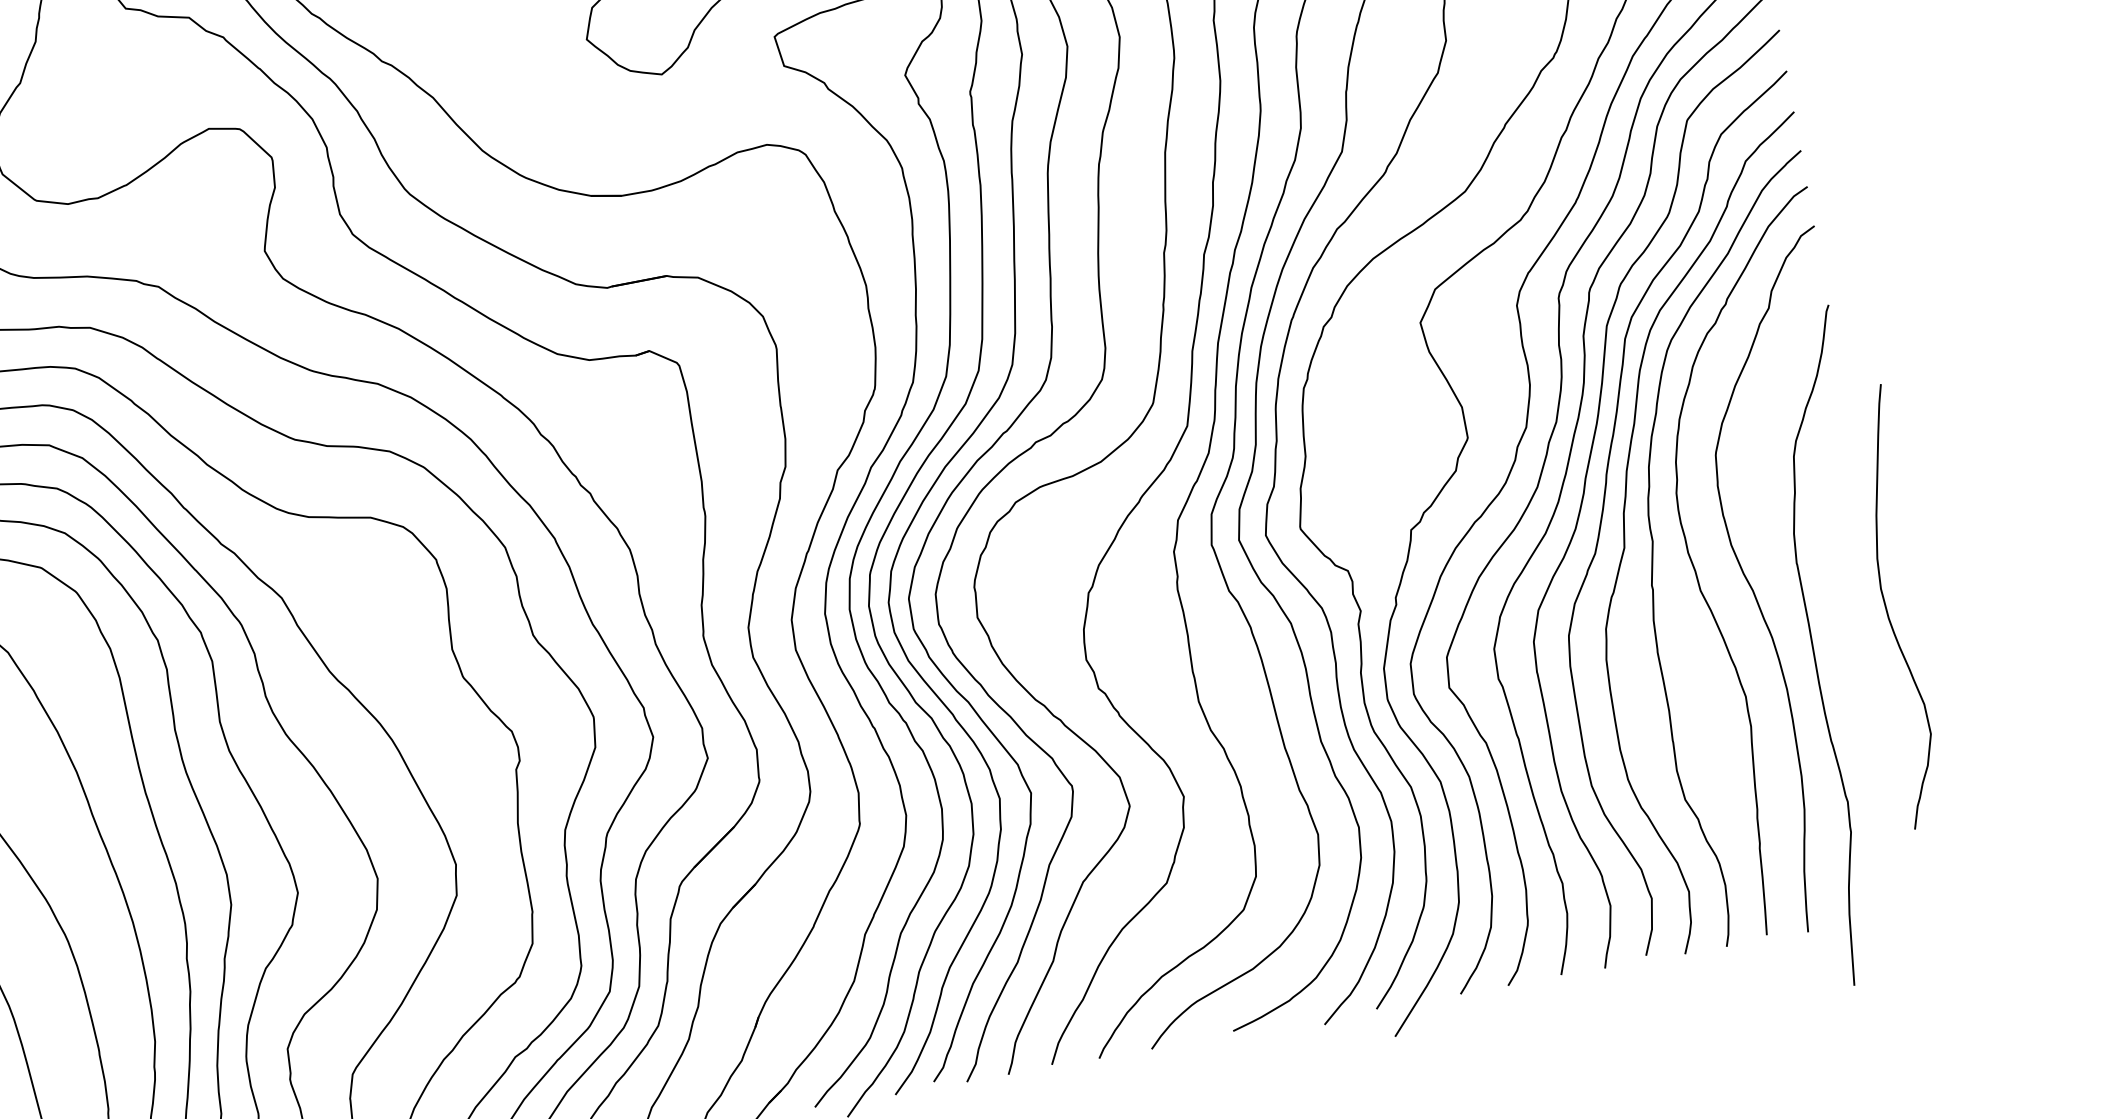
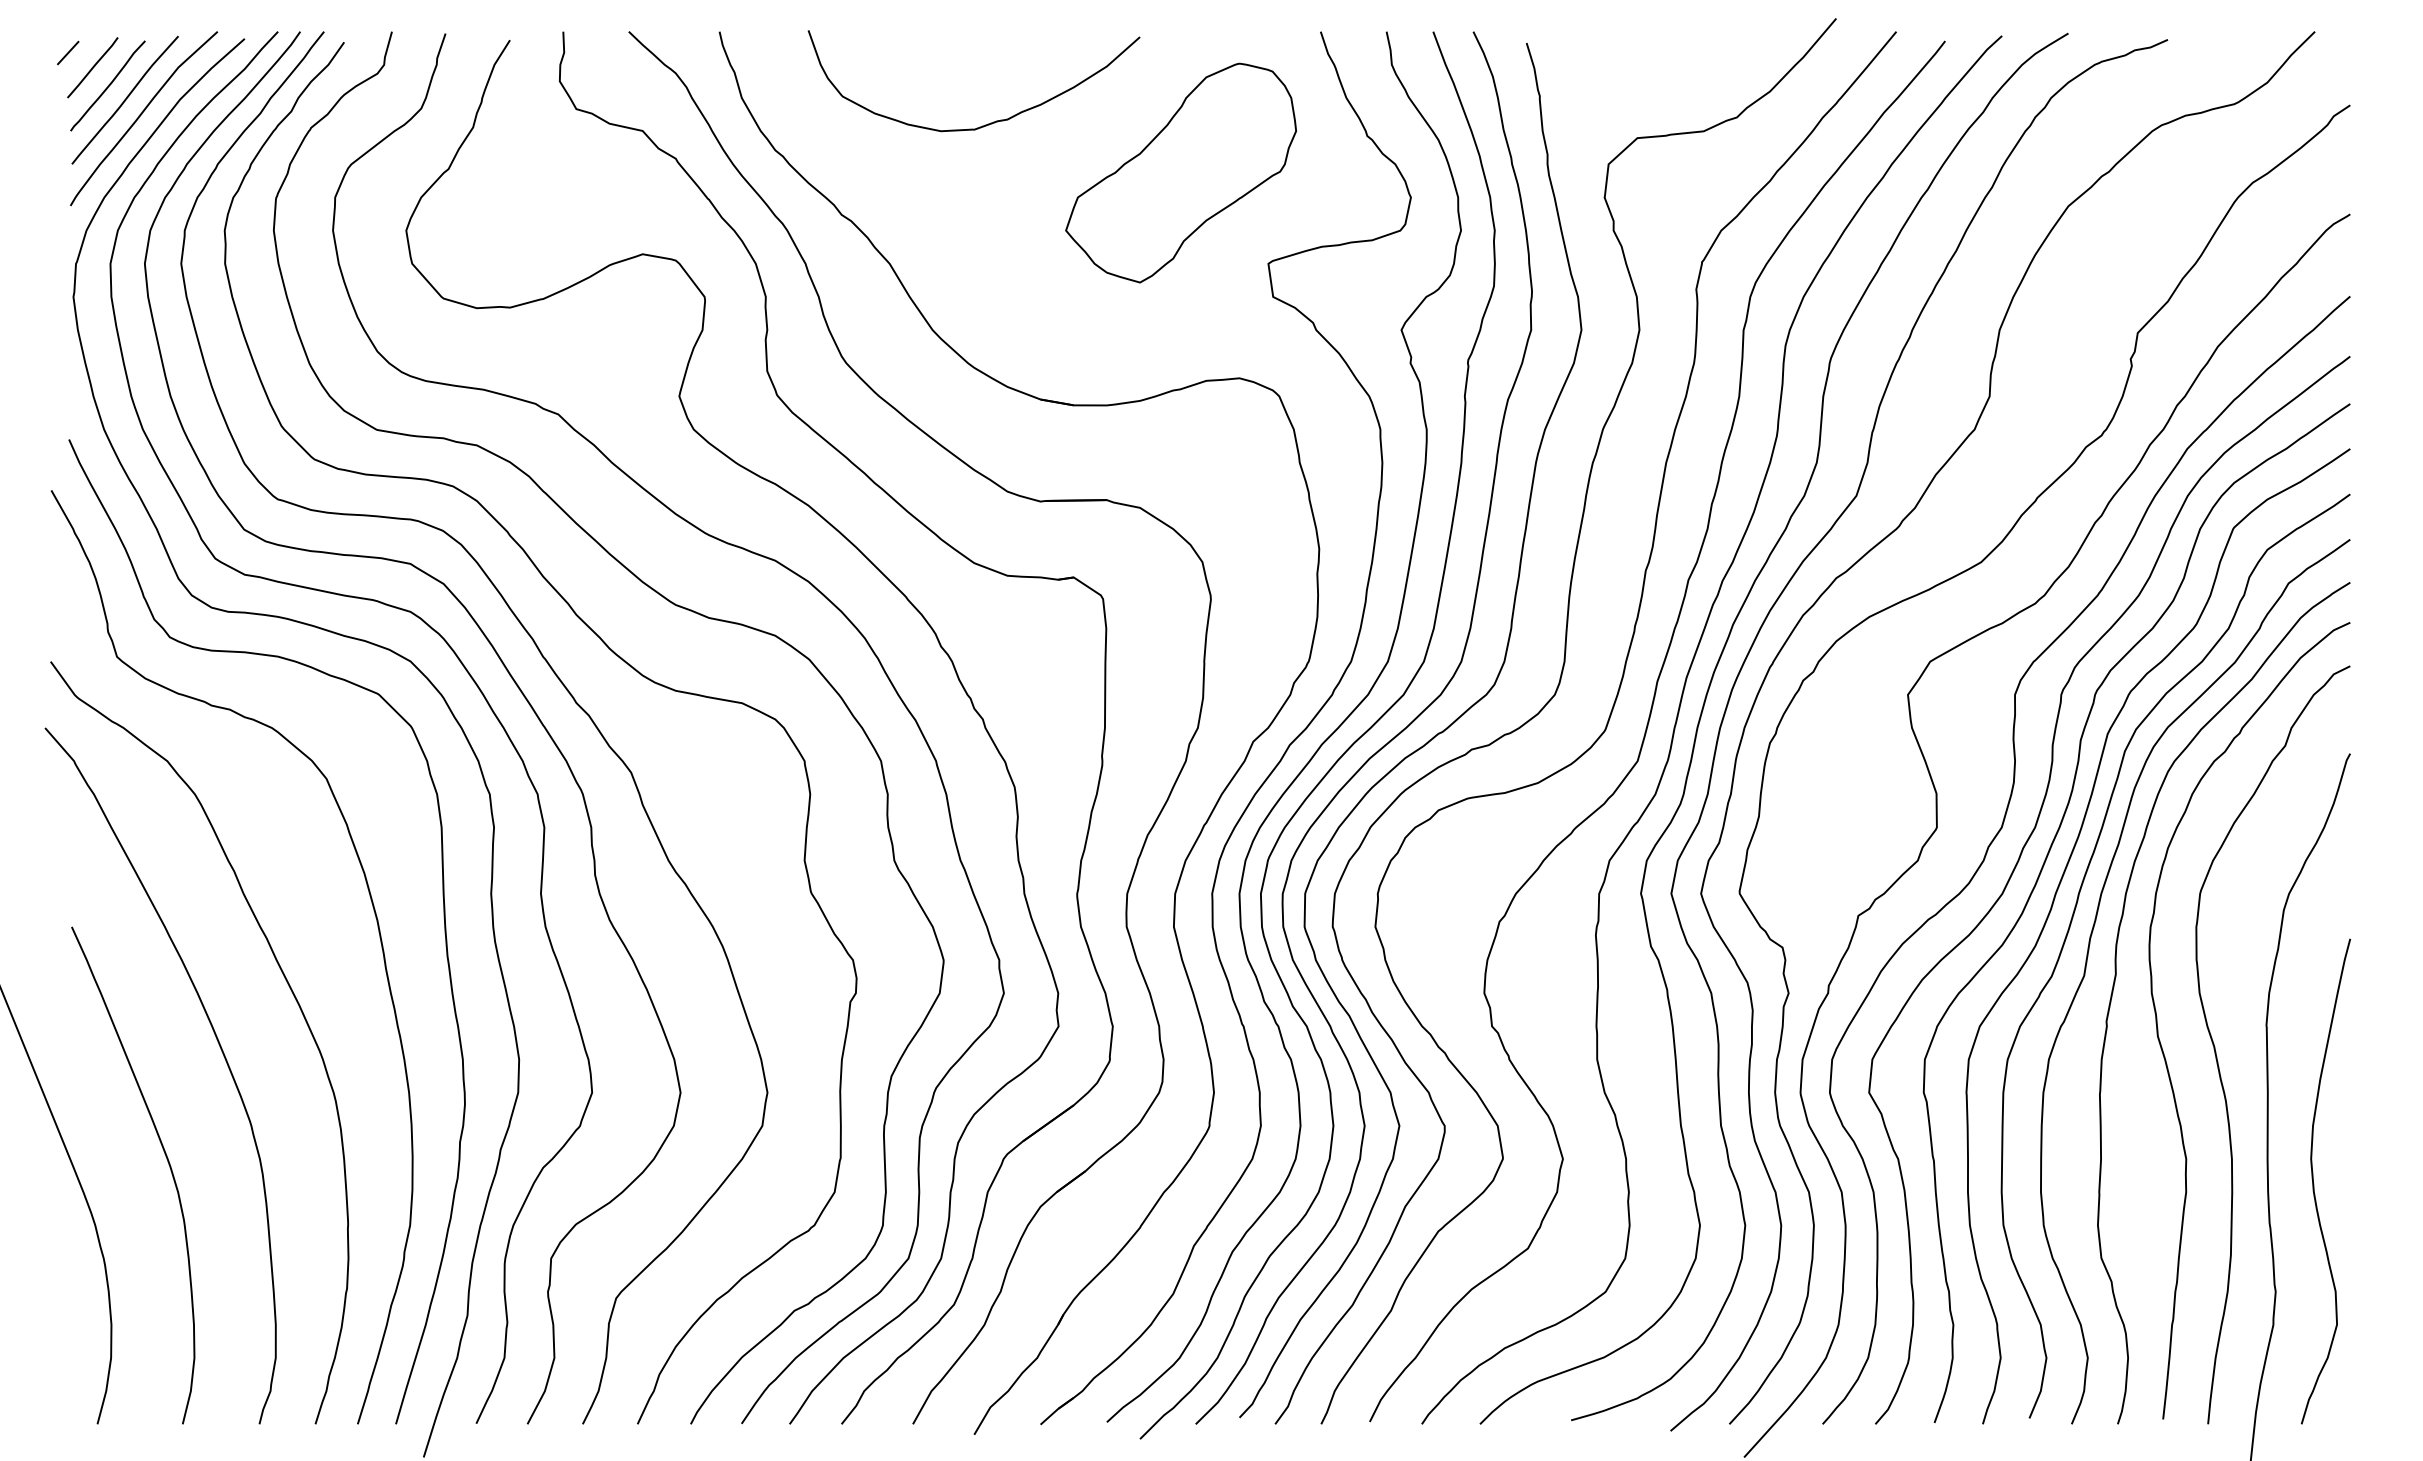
curve: (1887, 610) -> (2314, 1183), moved

